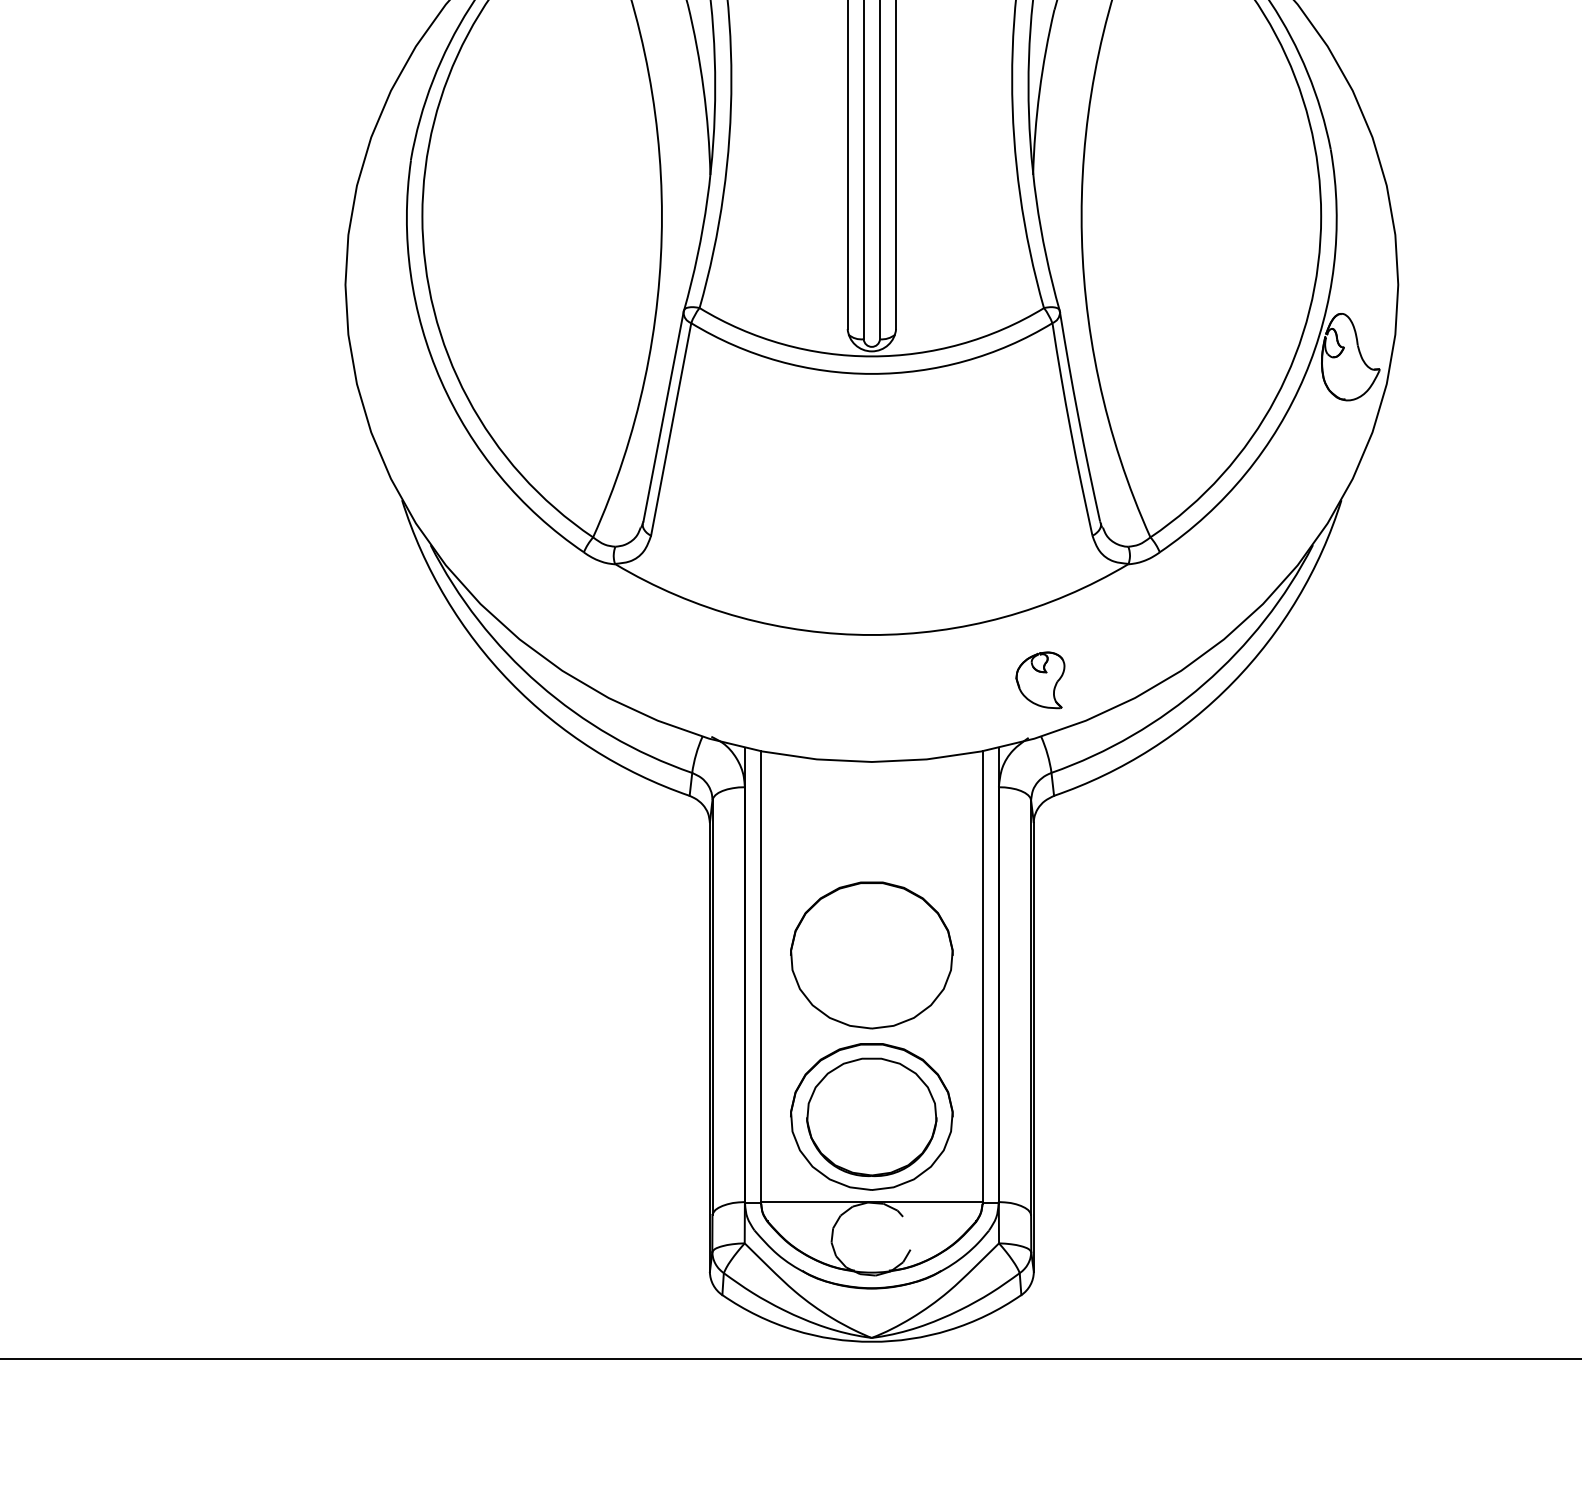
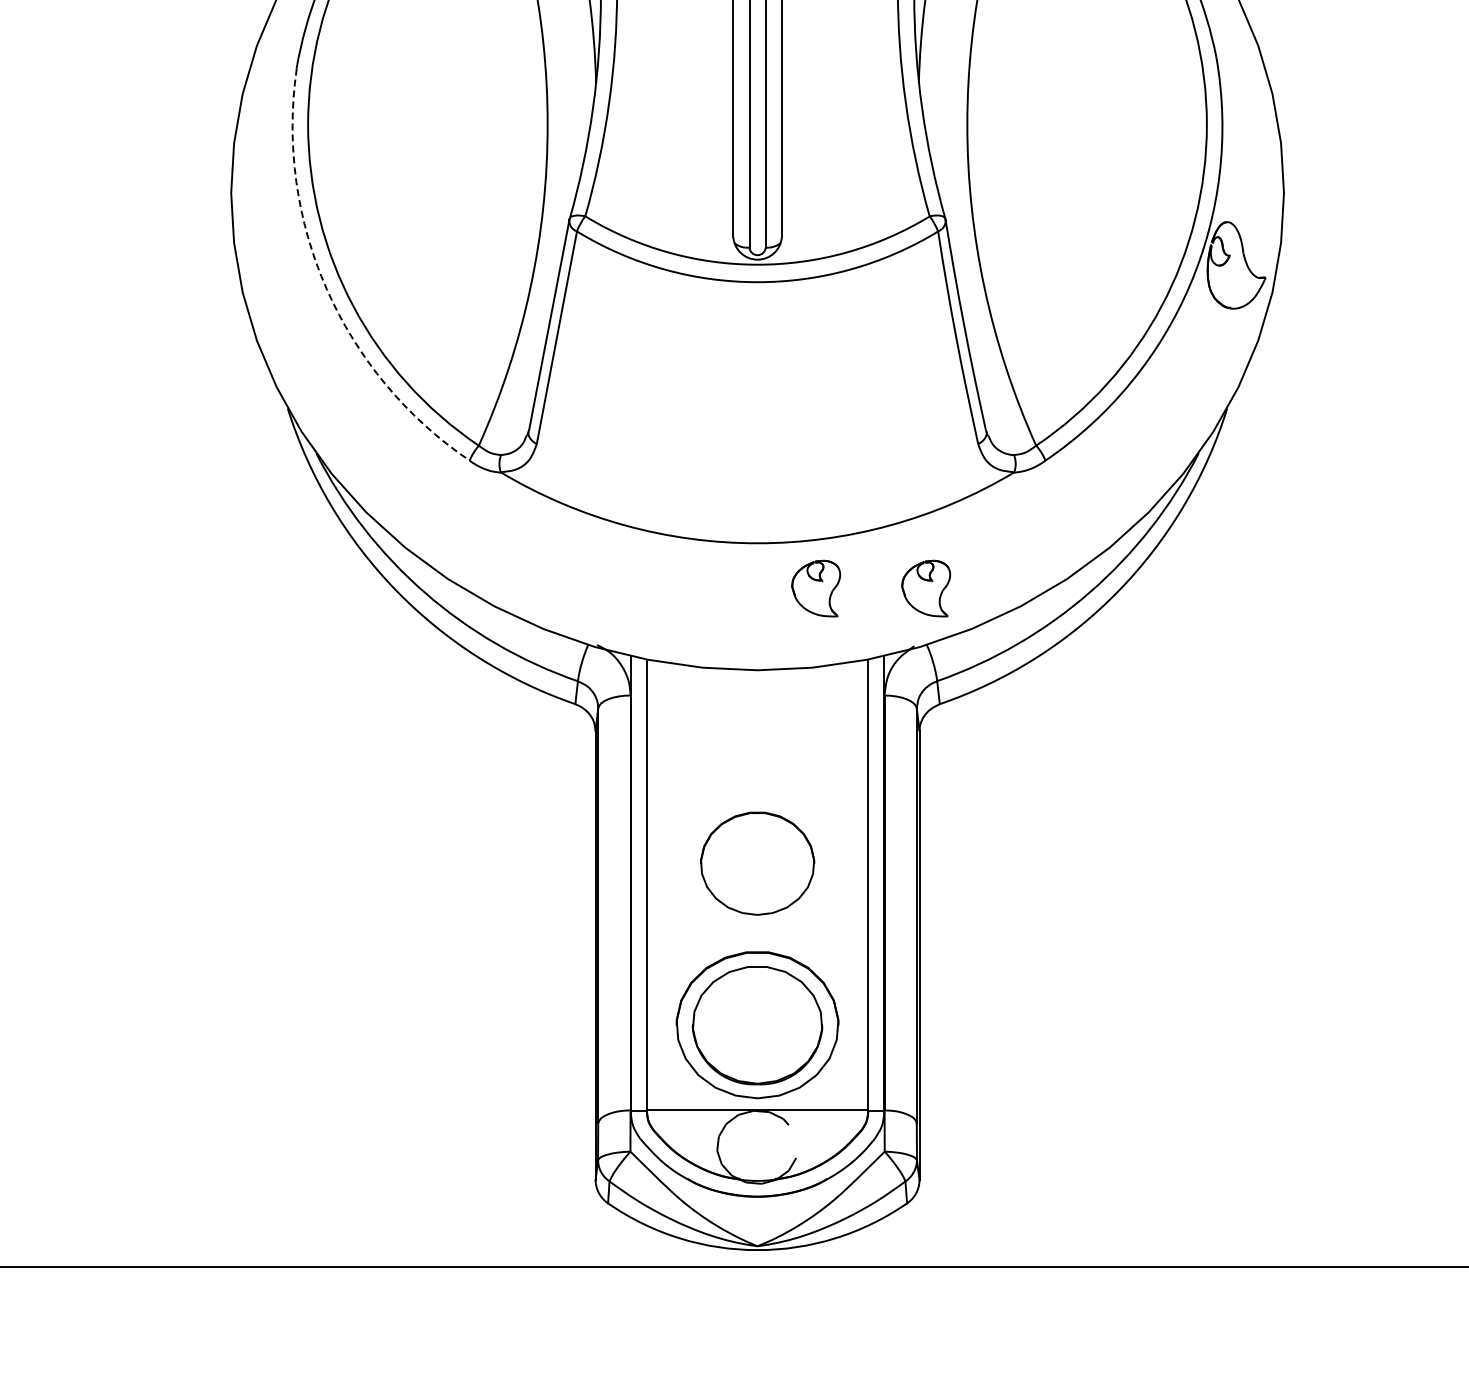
arc: (441, 381) -> (327, 289), solid -> dashed
part: (930, 680) -> (816, 588), added
part: (871, 955) -> (757, 863), size x0.7

